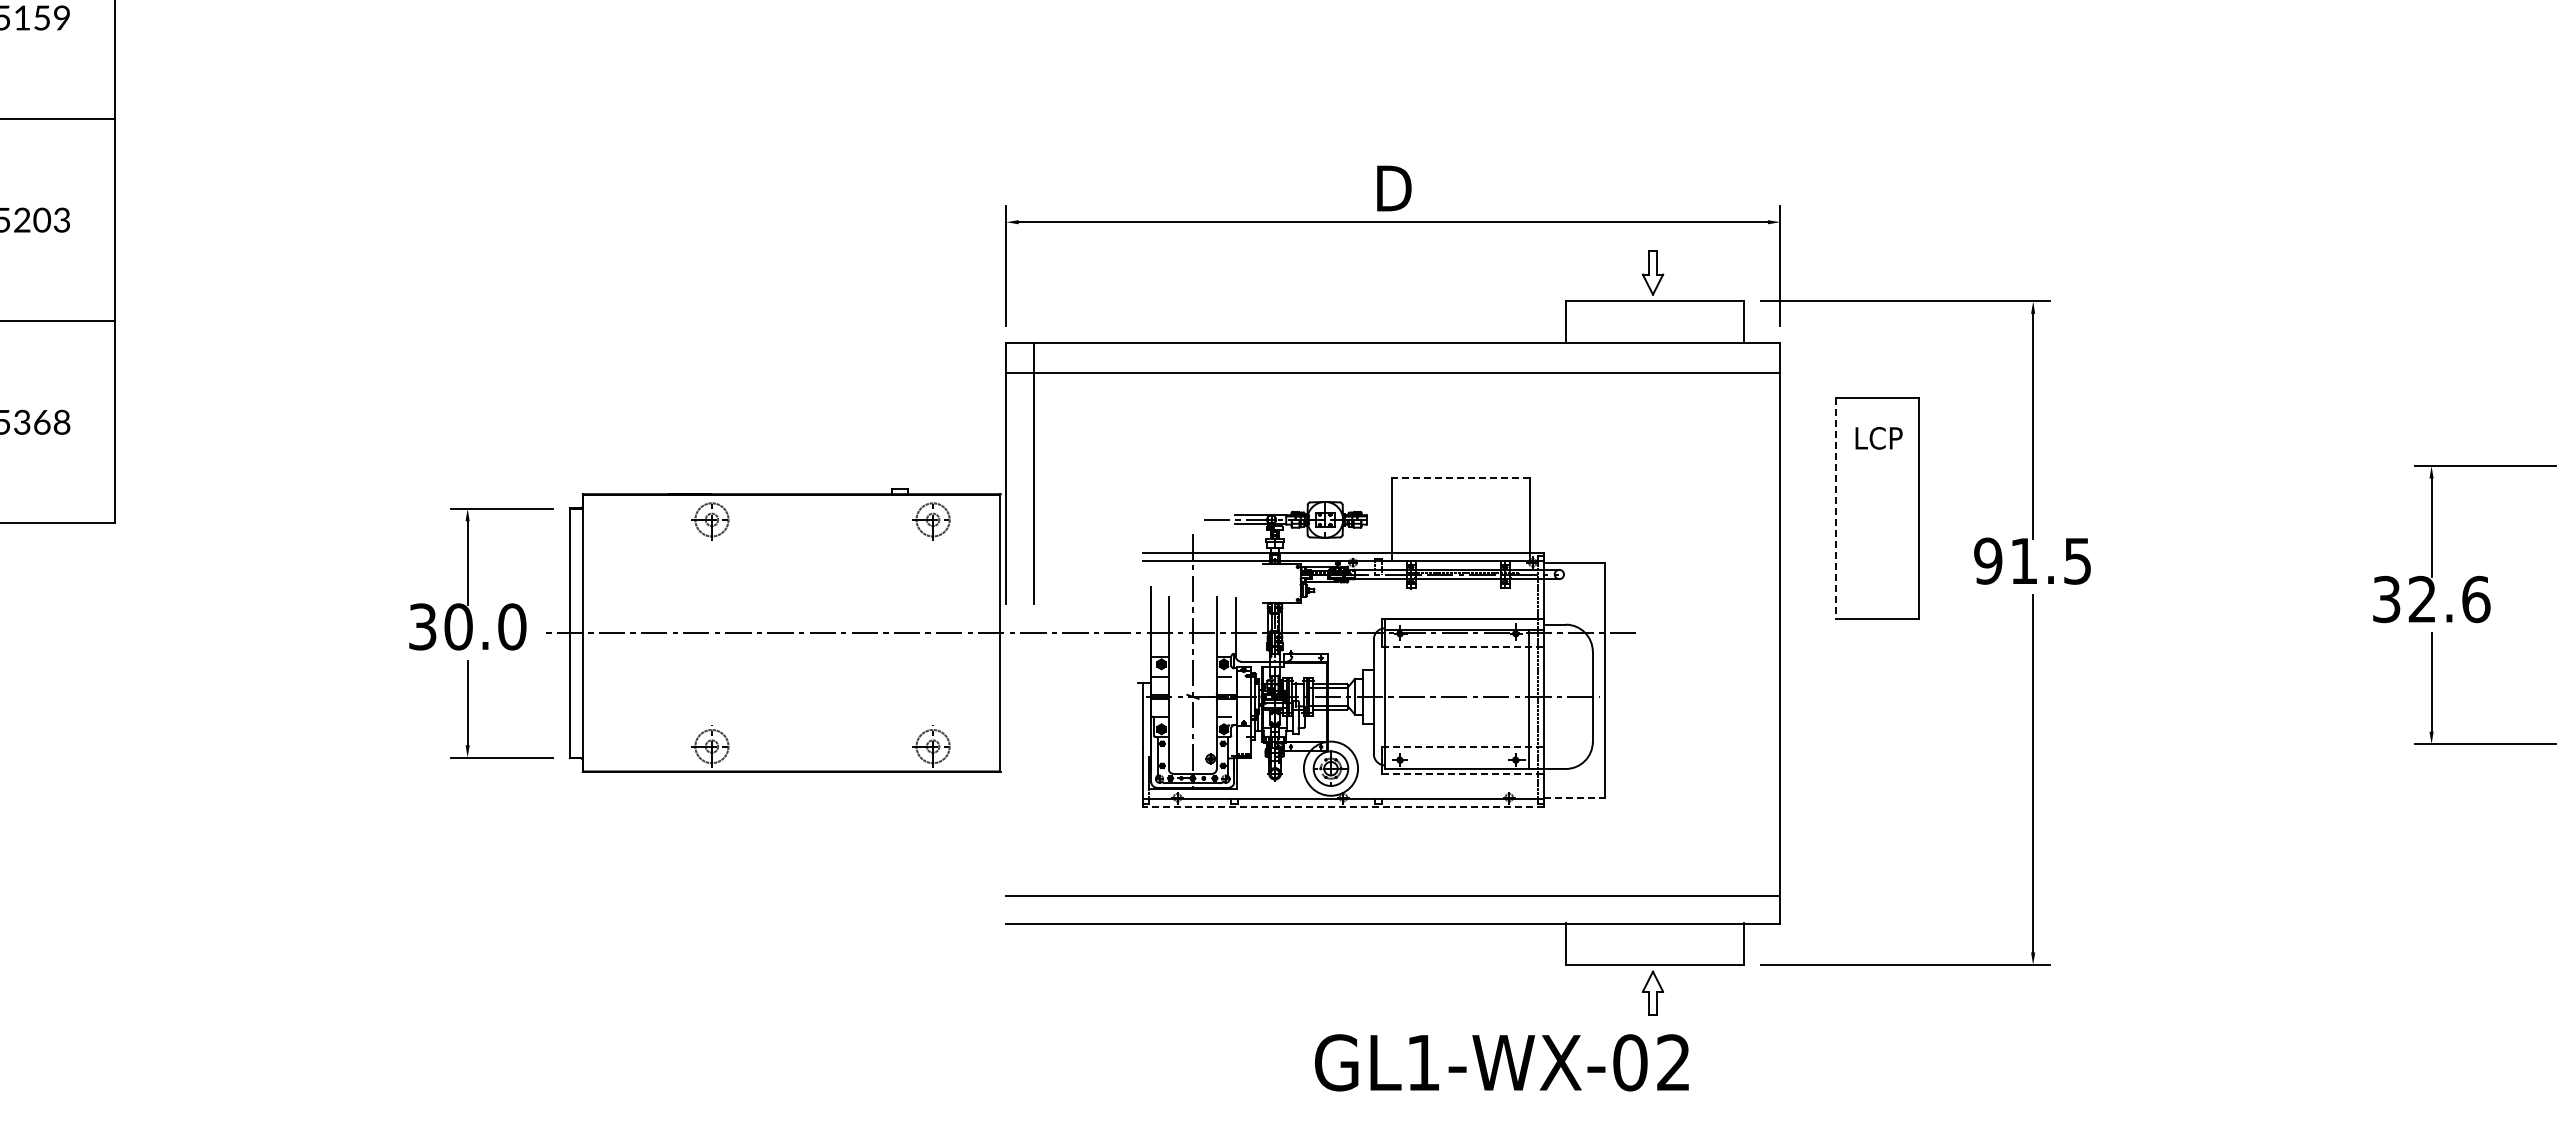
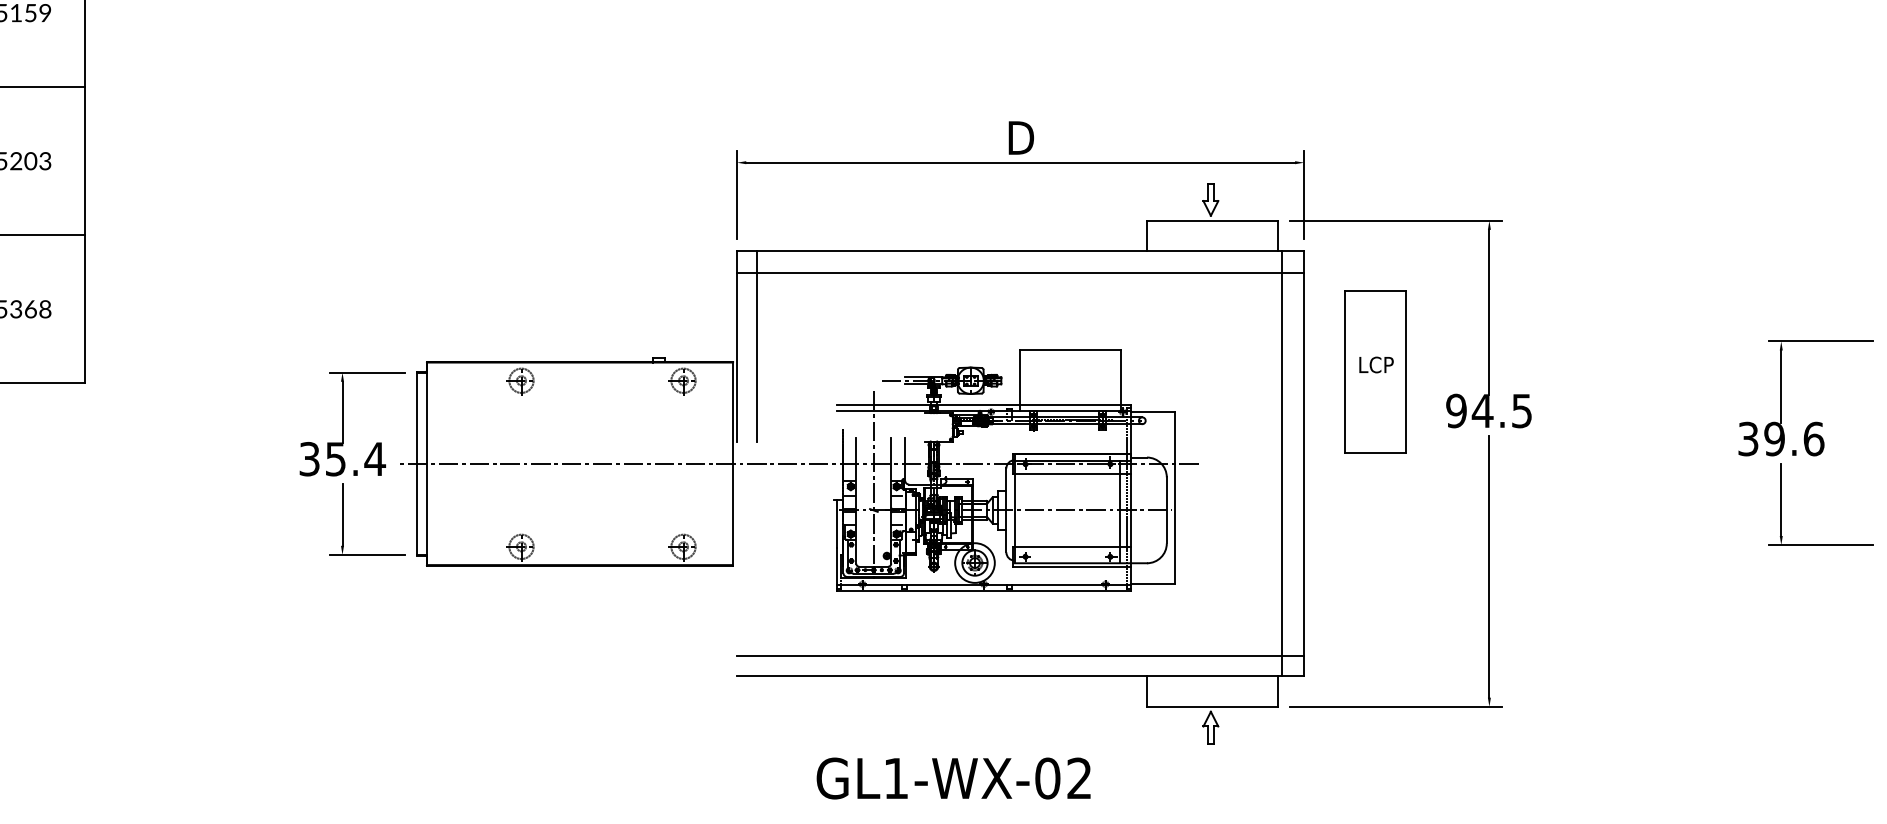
text: (1878, 438) -> (1376, 365), moved
line: (1460, 478) -> (1069, 350), dashed -> solid
line: (1835, 508) -> (1344, 372), dashed -> solid
text: (2023, 560) -> (1482, 410), 91.5 -> 94.5
text: (2422, 599) -> (1774, 439), 32.6 -> 39.6
text: (485, 626) -> (355, 458), 30.0 -> 35.4
line: (1749, 632) -> (1281, 463), added
line: (1463, 647) -> (1072, 474), dashed -> solid
line: (1463, 746) -> (1072, 546), dashed -> solid
line: (1463, 774) -> (1072, 567), dashed -> solid
line: (1574, 797) -> (1153, 584), dashed -> solid
line: (1342, 807) -> (983, 591), dashed -> solid
text: (1501, 1062) -> (953, 778), moved

